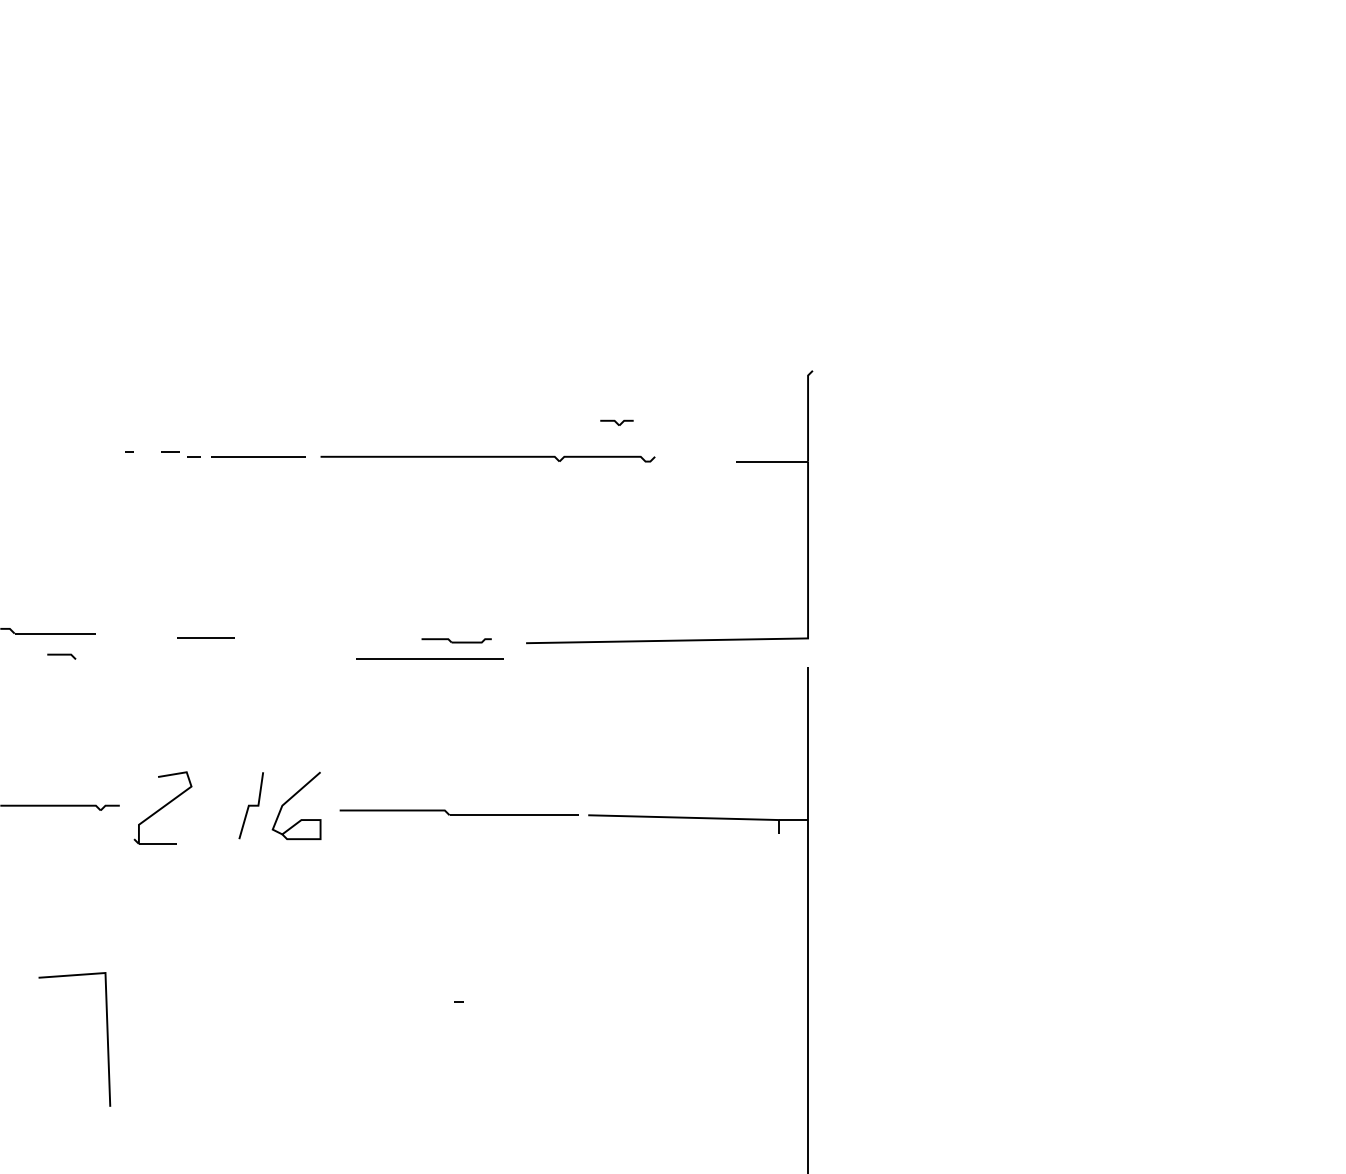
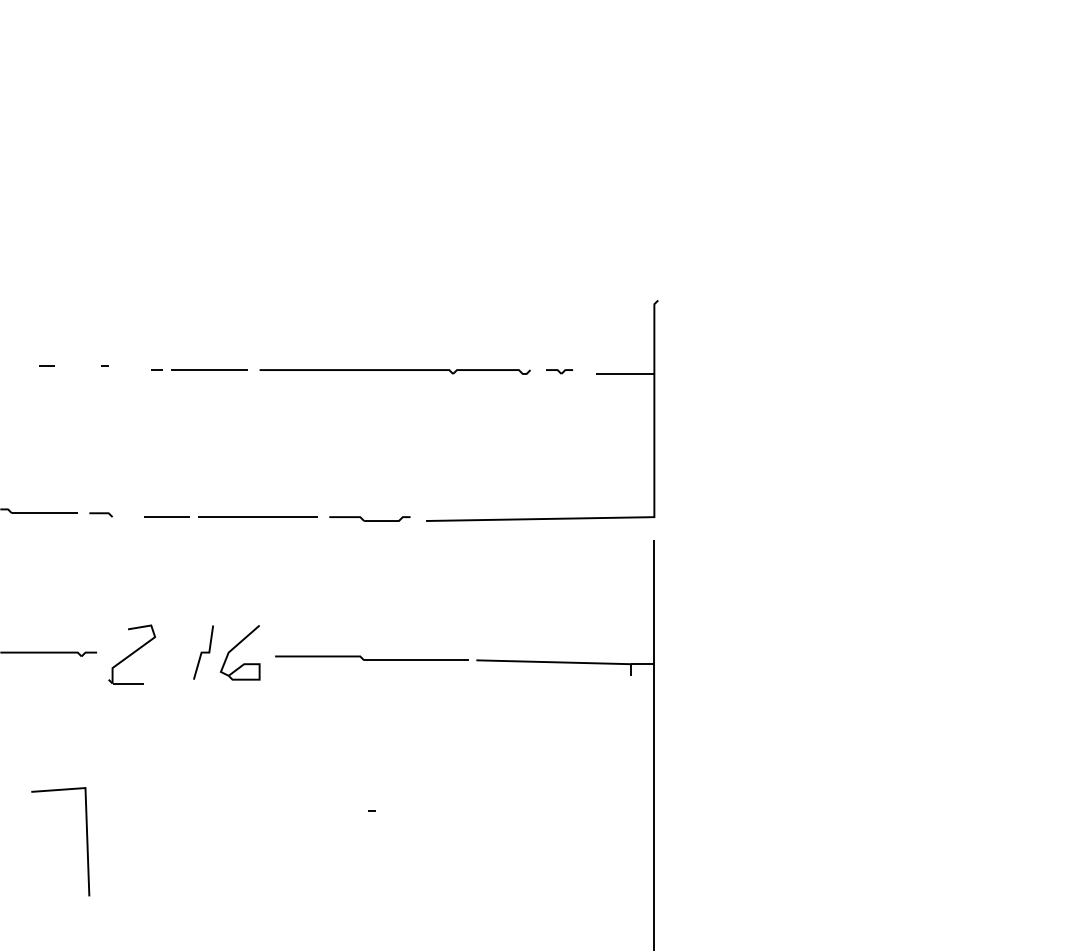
part: (616, 422) -> (559, 371), moved
line: (170, 451) -> (46, 365), moved
part: (456, 640) -> (369, 518), size x1.43
line: (61, 655) -> (100, 513), moved
line: (429, 658) -> (257, 516), moved

